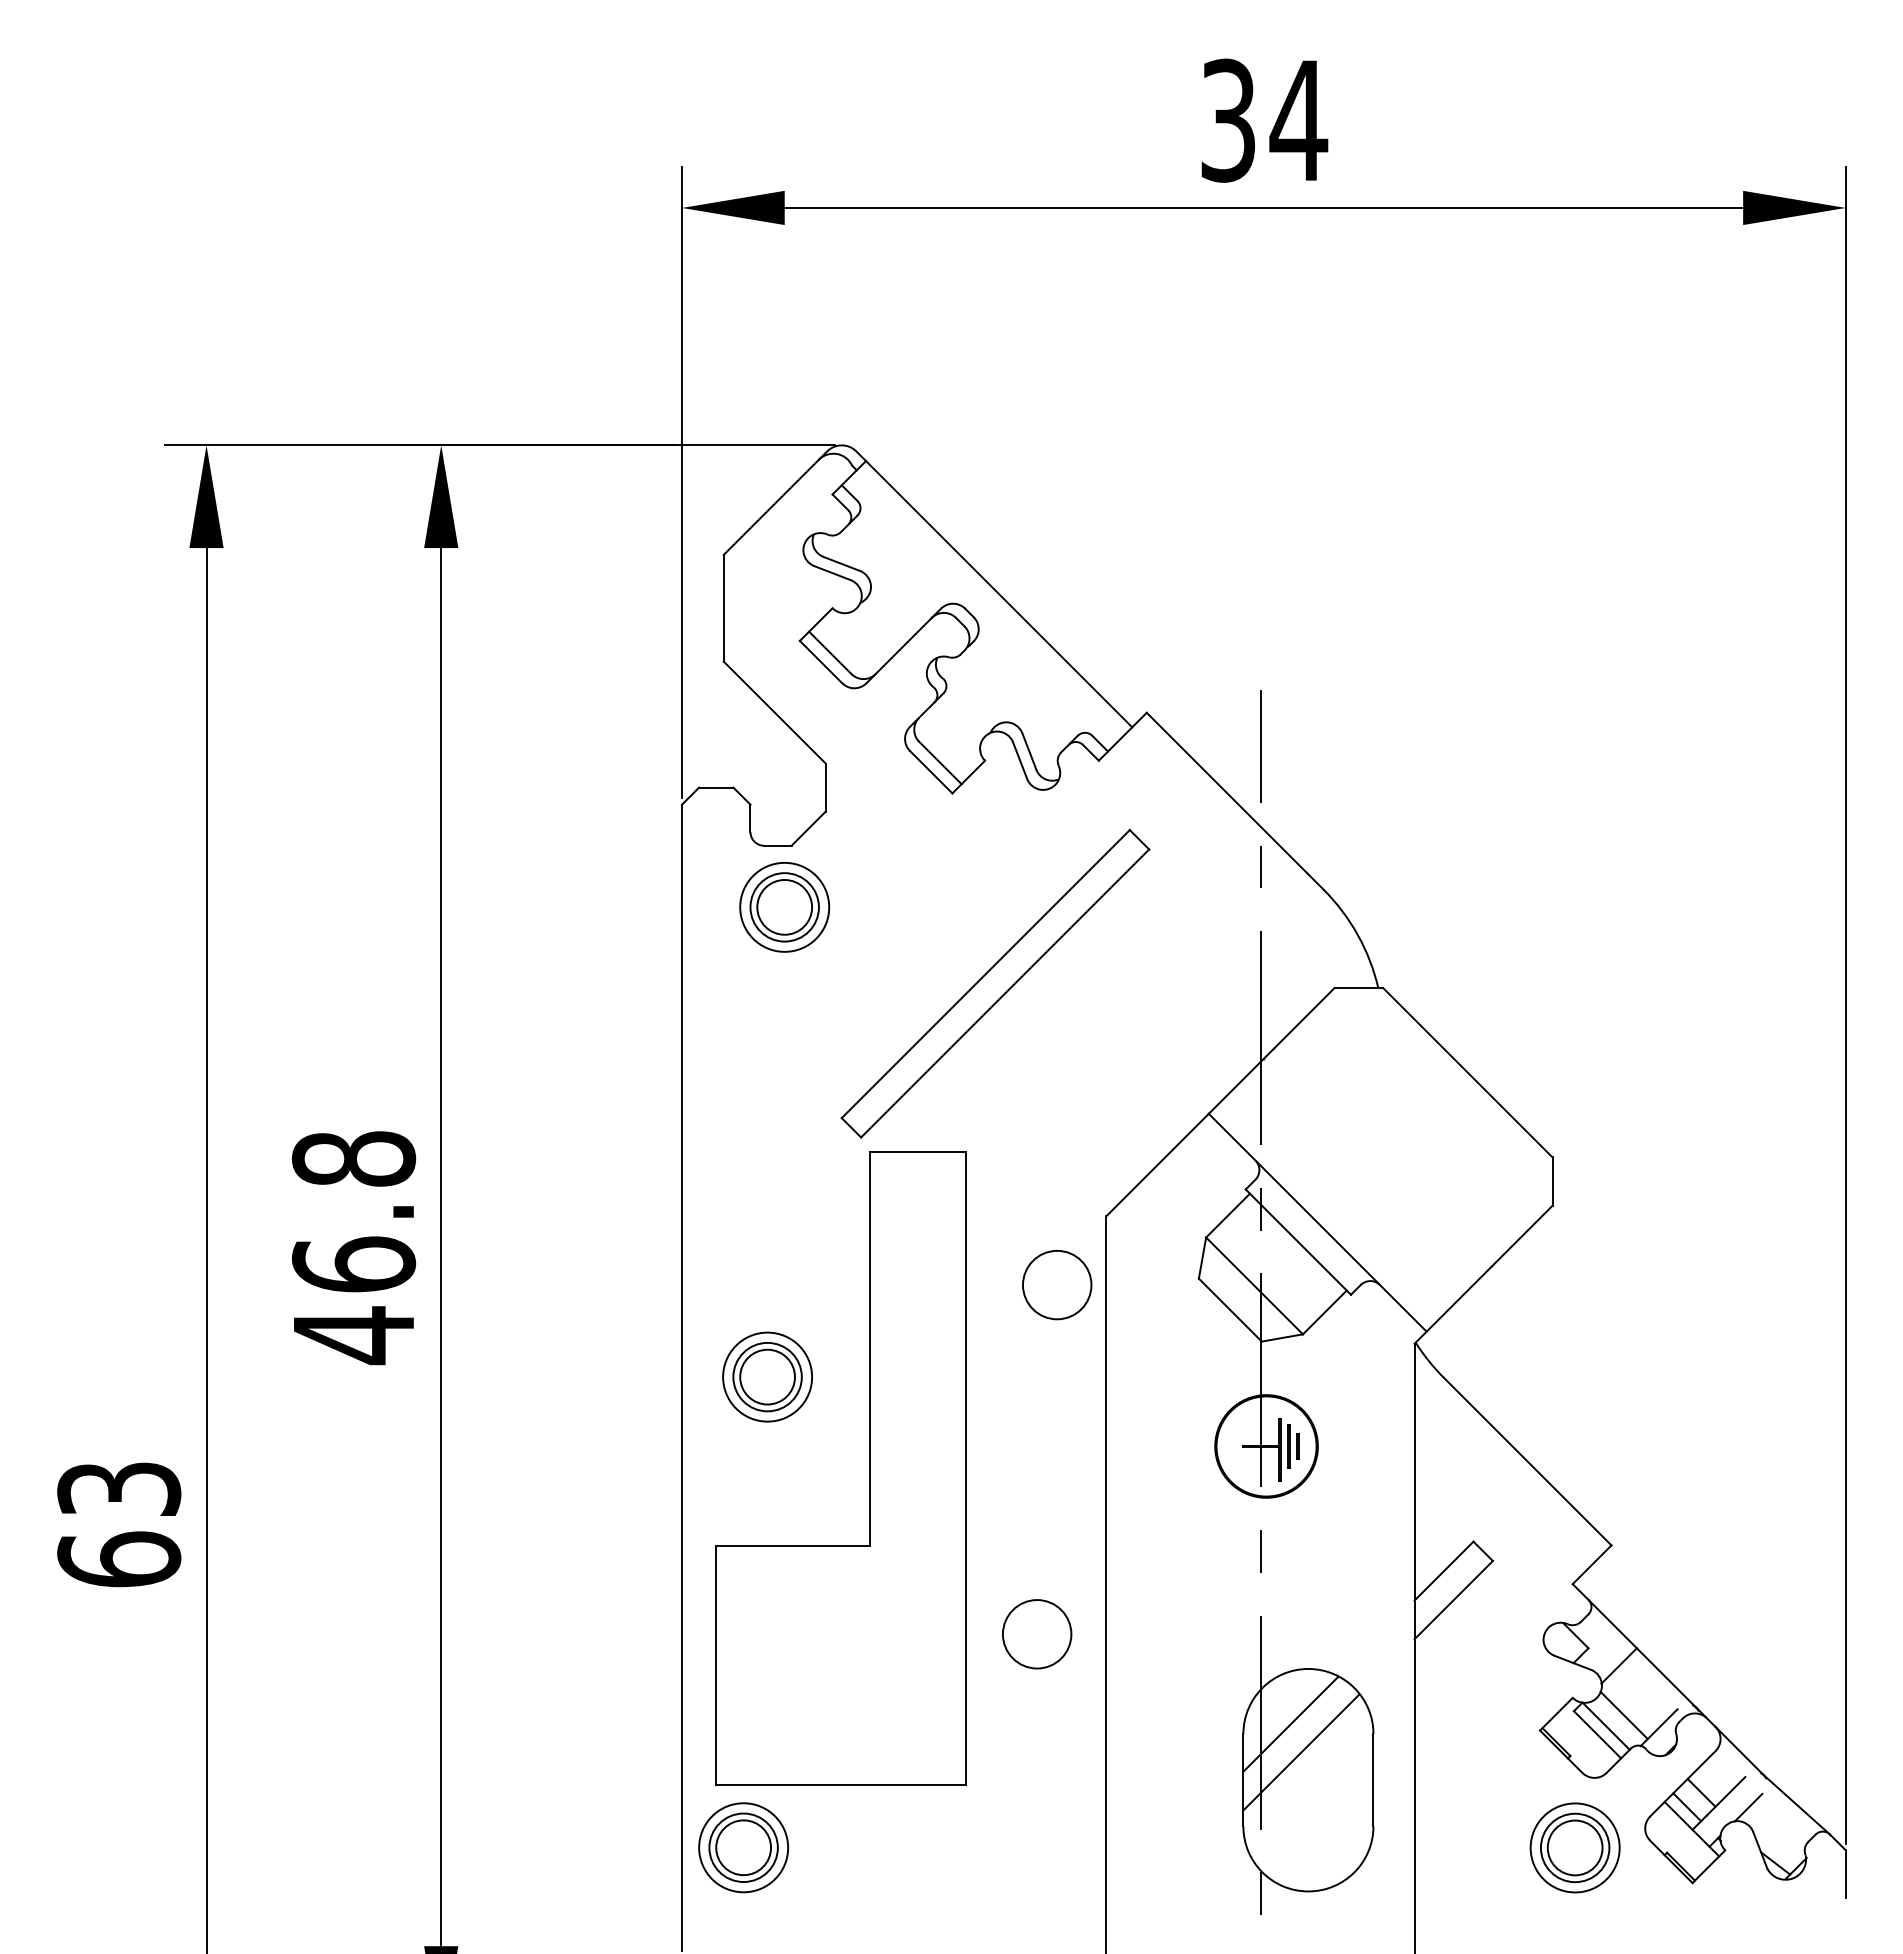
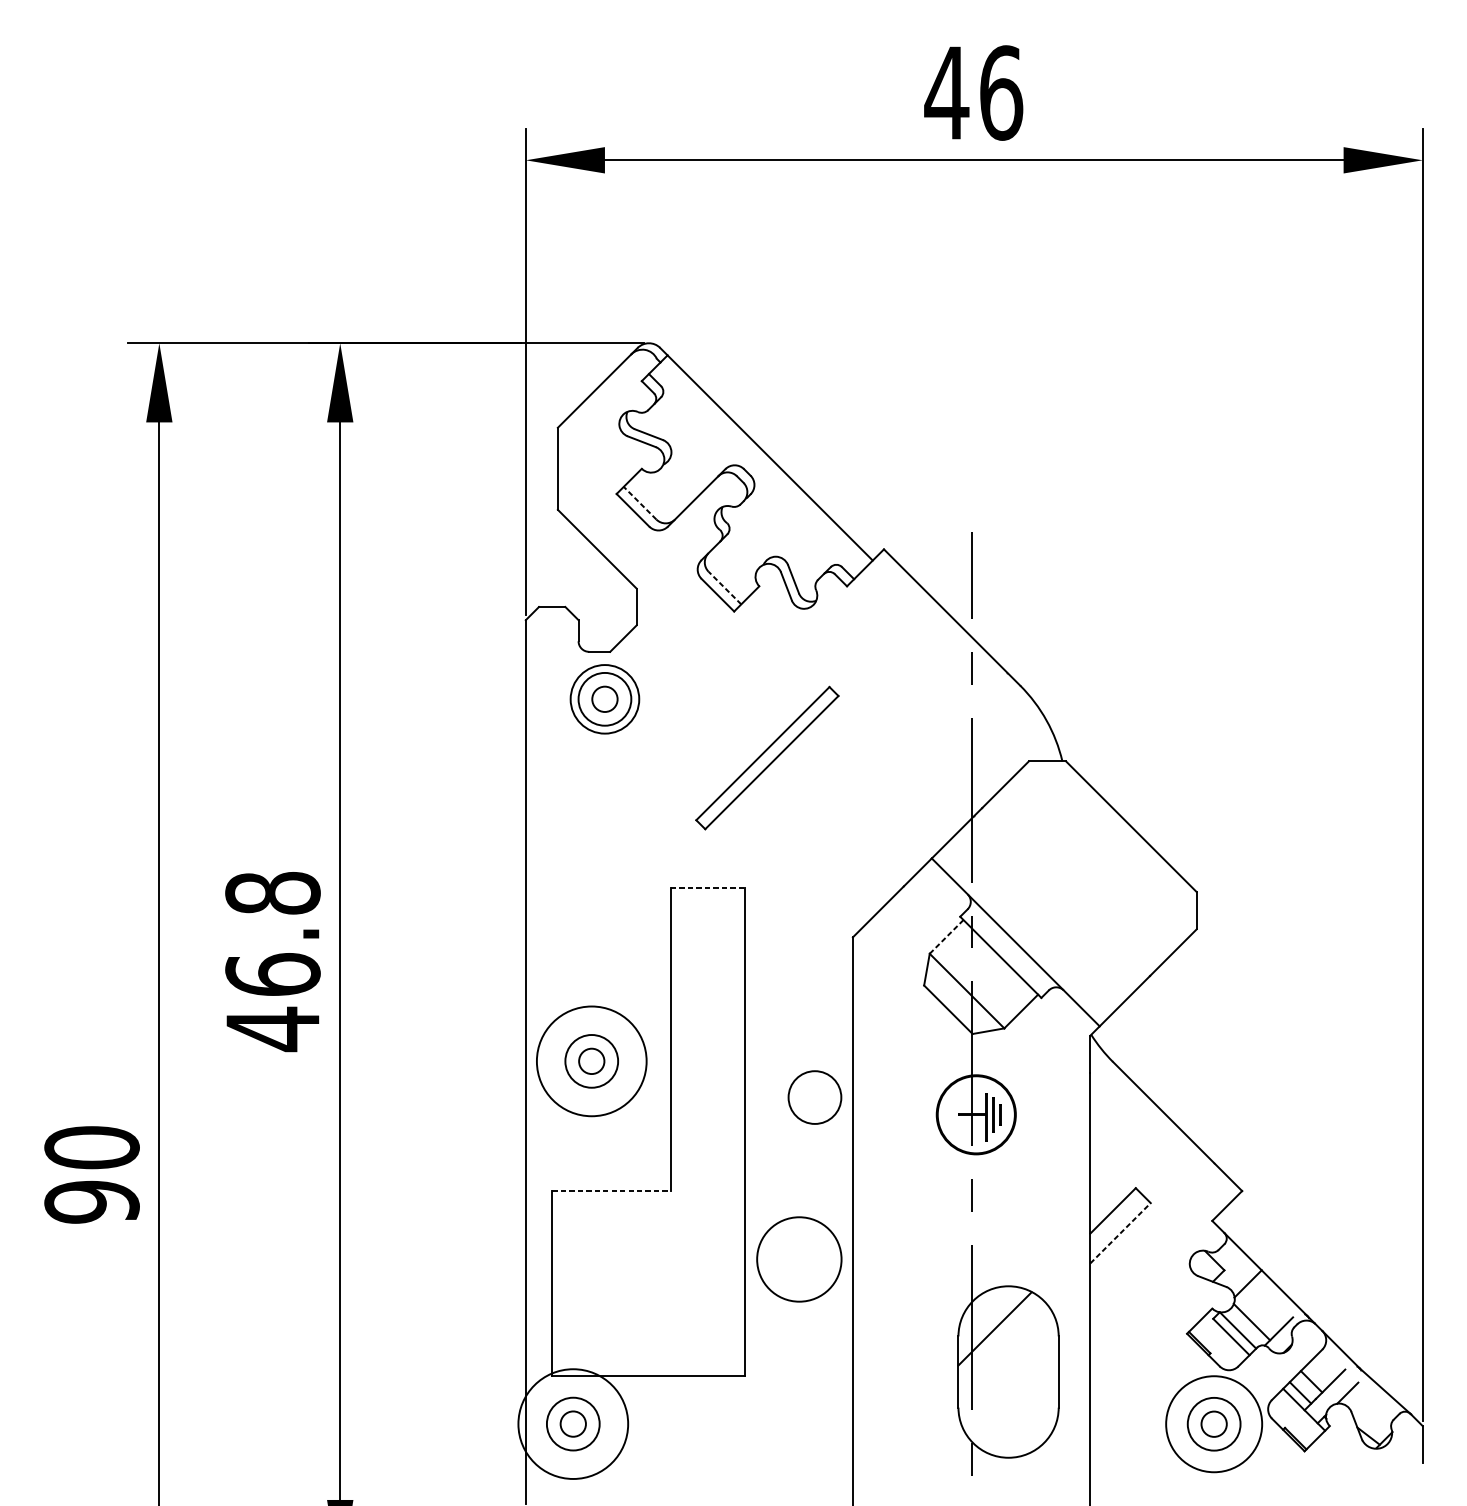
text: (1263, 120) -> (973, 92), 34 -> 46
line: (830, 652) -> (640, 502), solid -> dashed
line: (940, 763) -> (725, 588), solid -> dashed
circle: (784, 906) -> (604, 698), size x0.6
part: (995, 983) -> (767, 758), size x0.6
line: (918, 1152) -> (708, 888), solid -> dashed
line: (1228, 1215) -> (946, 936), solid -> dashed
circle: (1057, 1285) -> (815, 1097), moved
circle: (767, 1376) -> (591, 1060), size x0.6
circle: (767, 1376) -> (591, 1060), size x1.6
text: (119, 1524) -> (92, 1174), 63 -> 90
line: (793, 1545) -> (611, 1191), solid -> dashed
line: (1454, 1599) -> (1121, 1232), solid -> dashed
circle: (1037, 1634) -> (799, 1259), size x1.6
line: (1301, 1752) -> (1003, 1350), removed
circle: (743, 1847) -> (573, 1423), size x0.6
circle: (743, 1847) -> (573, 1423), size x1.6
circle: (1574, 1847) -> (1213, 1423), size x0.6
circle: (1574, 1847) -> (1213, 1423), size x1.4

